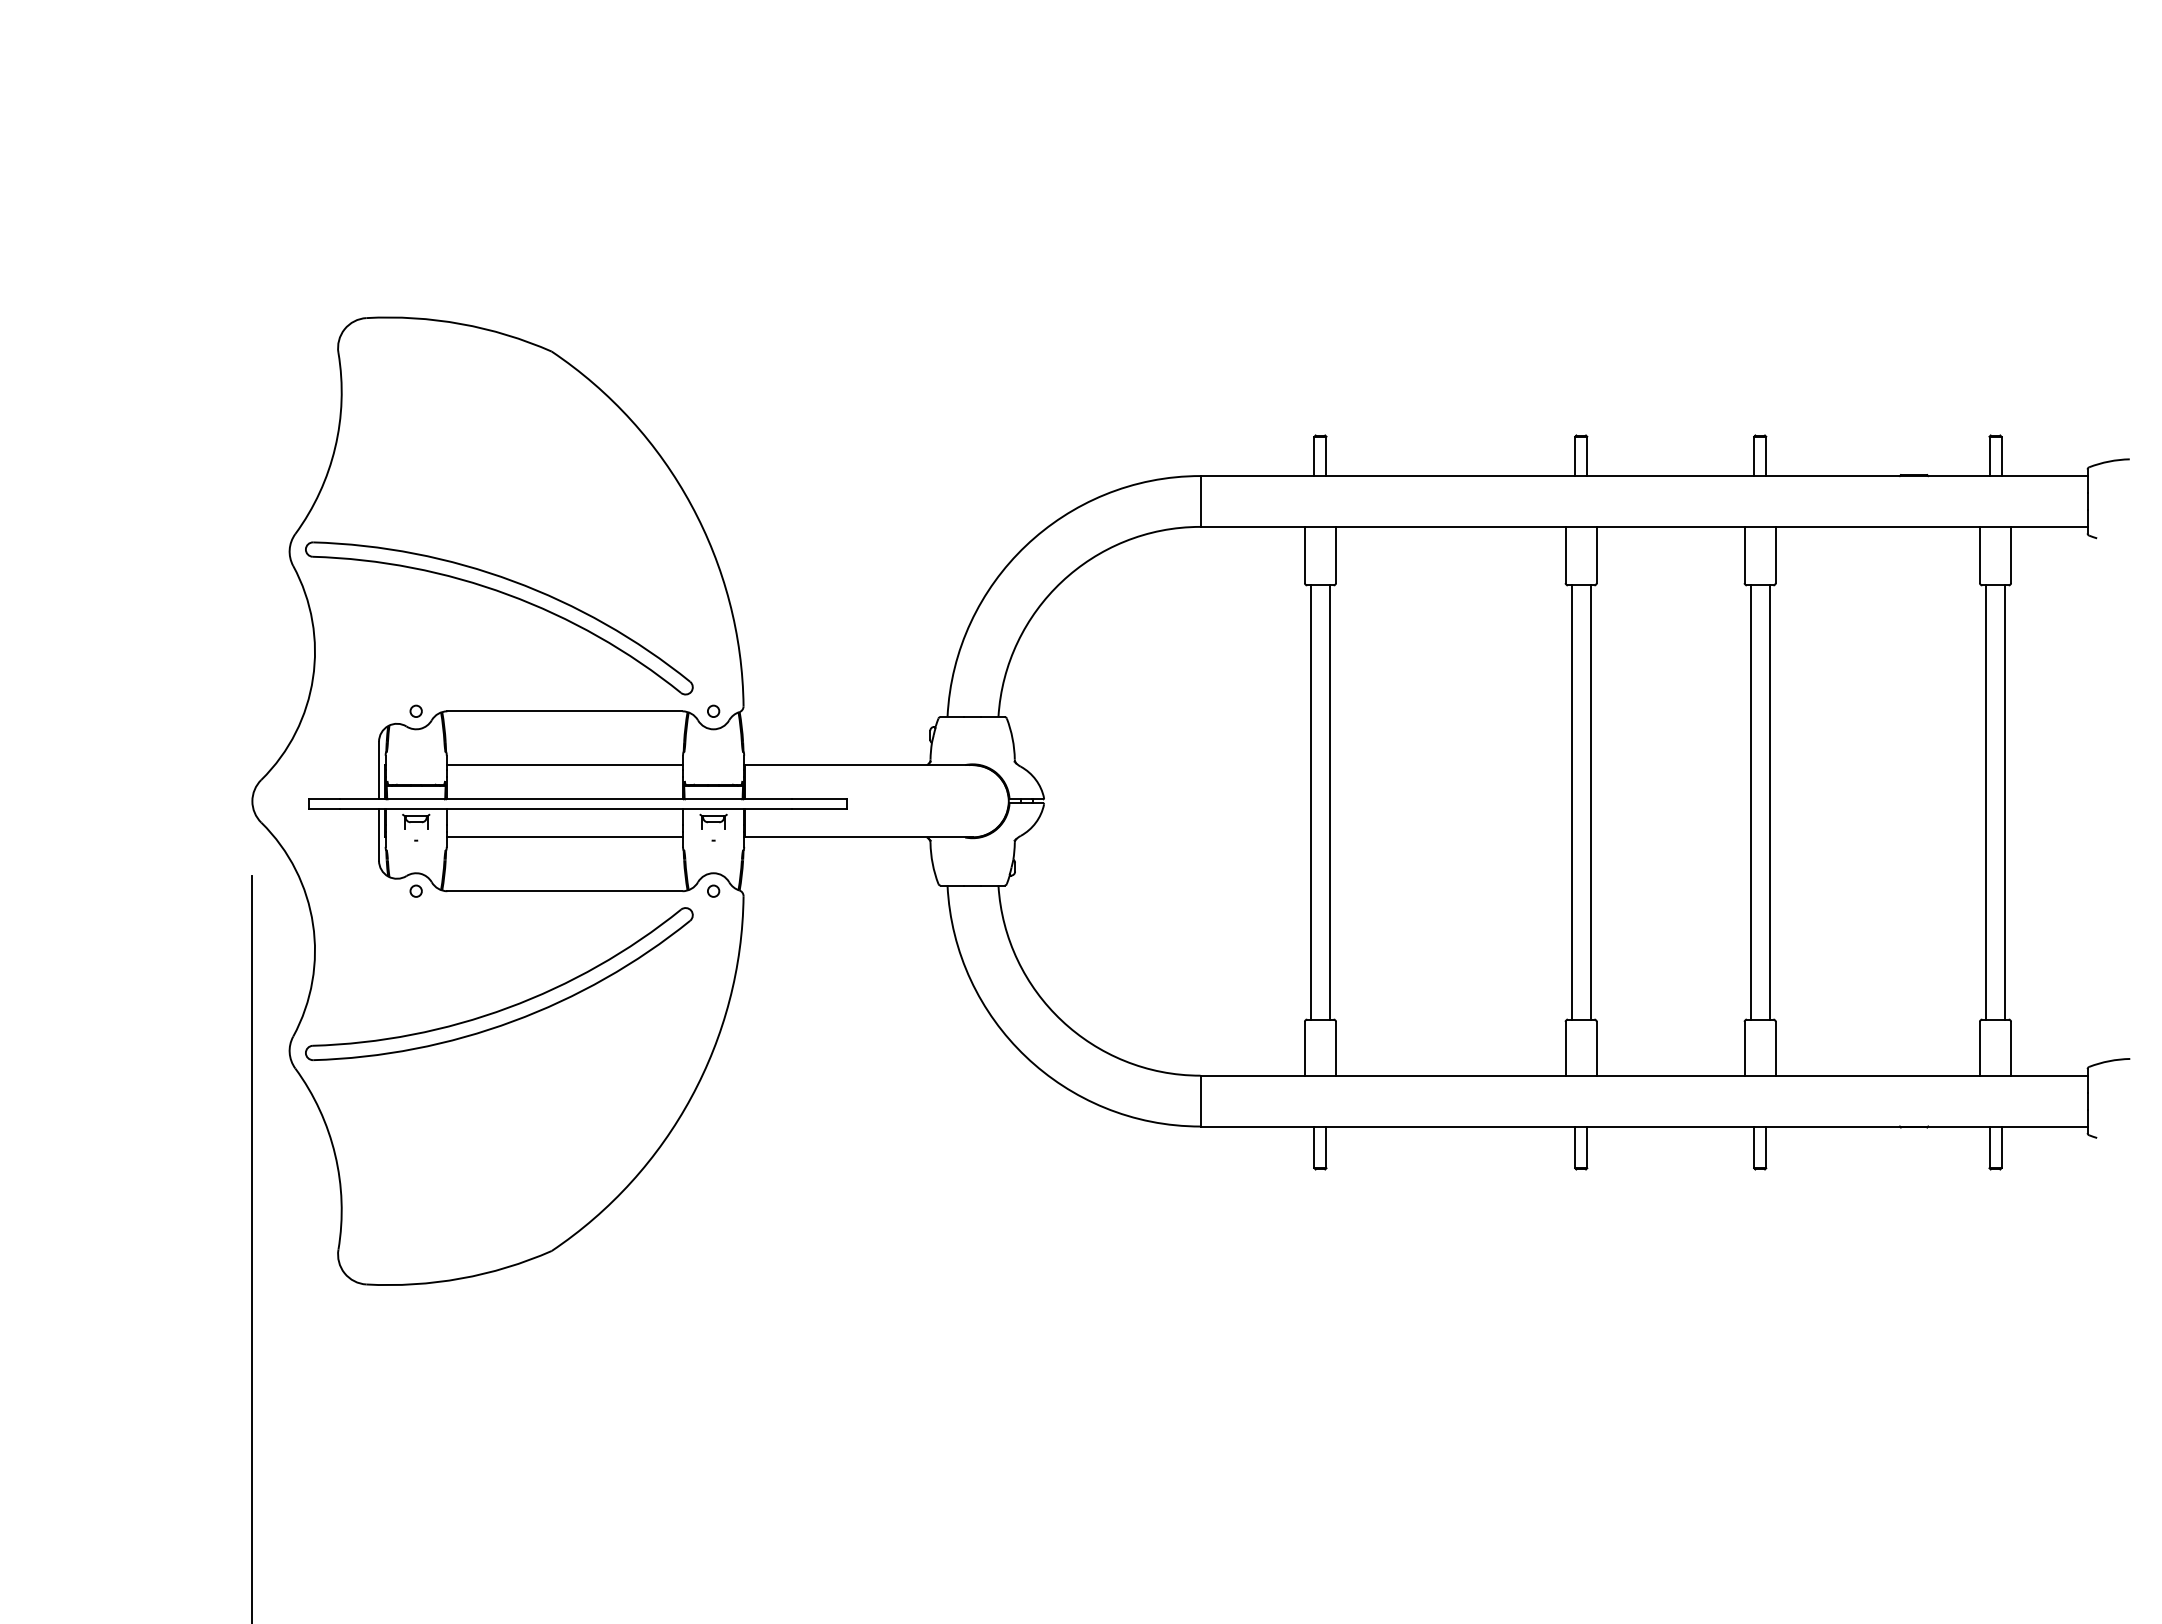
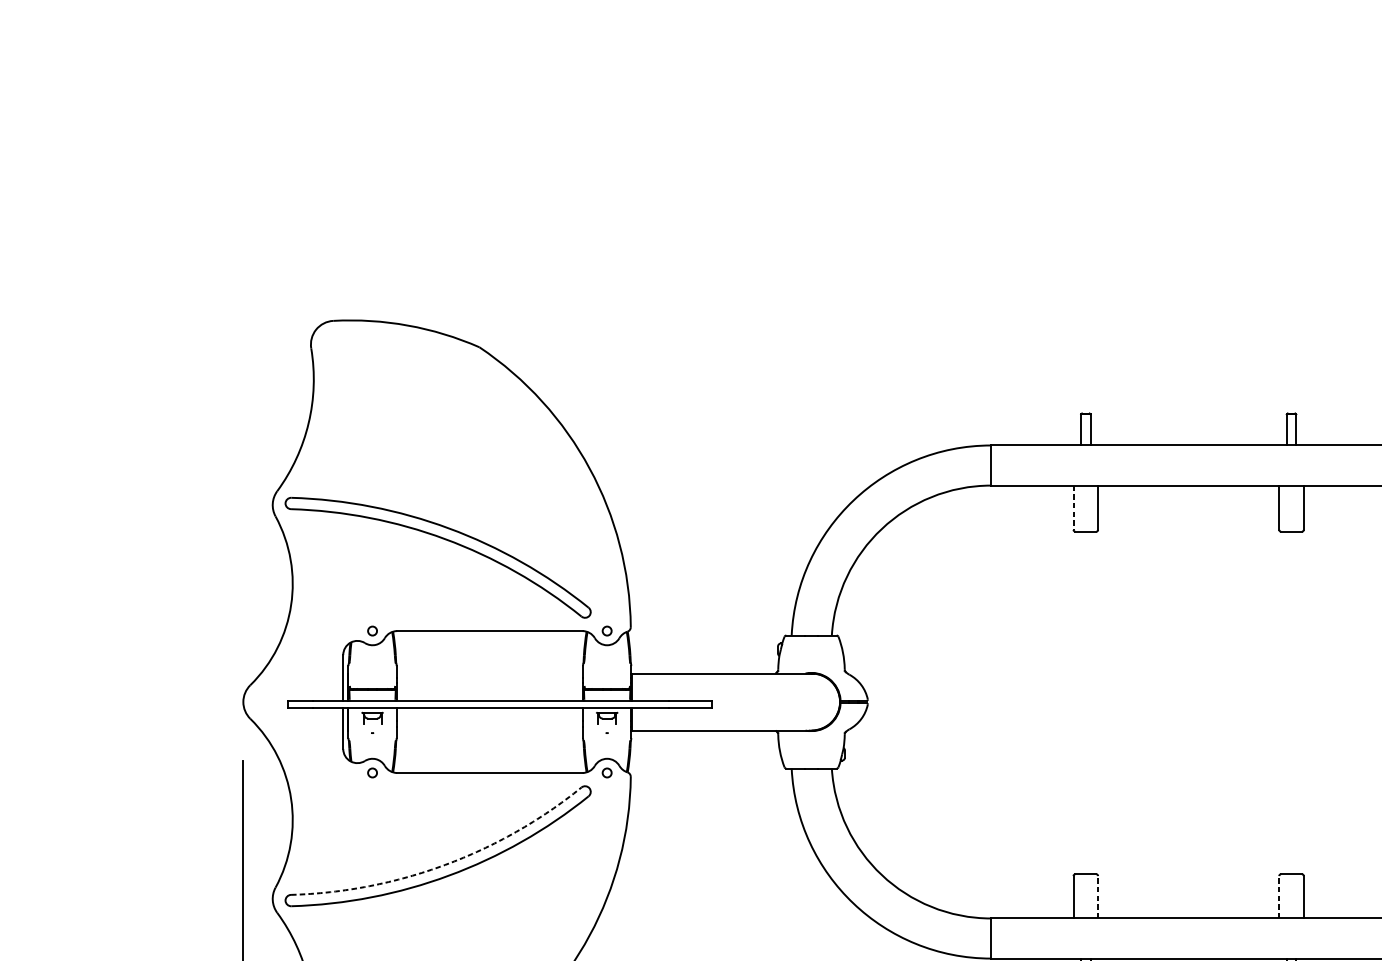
line: (1304, 555) -> (1073, 508), solid -> dashed
line: (564, 765) -> (489, 673), removed
line: (1310, 802) -> (1077, 702), removed
line: (1330, 802) -> (1093, 702), removed
line: (1571, 802) -> (1283, 702), removed
line: (1590, 802) -> (1298, 702), removed
line: (564, 837) -> (489, 730), removed
arc: (508, 1007) -> (445, 864), solid -> dashed
line: (1336, 1048) -> (1098, 897), solid -> dashed
line: (1565, 1048) -> (1279, 897), solid -> dashed

